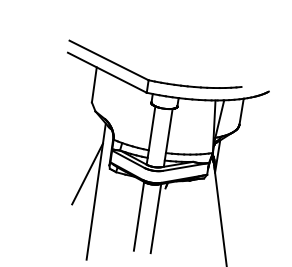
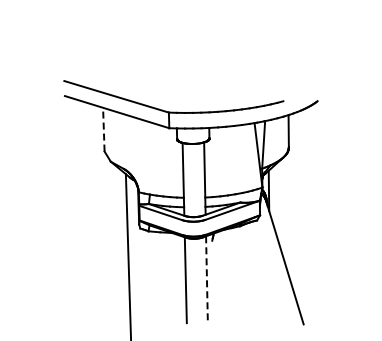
line: (94, 84) -> (103, 129), solid -> dashed
line: (86, 173) -> (113, 239), removed
line: (155, 218) -> (206, 279), solid -> dashed

